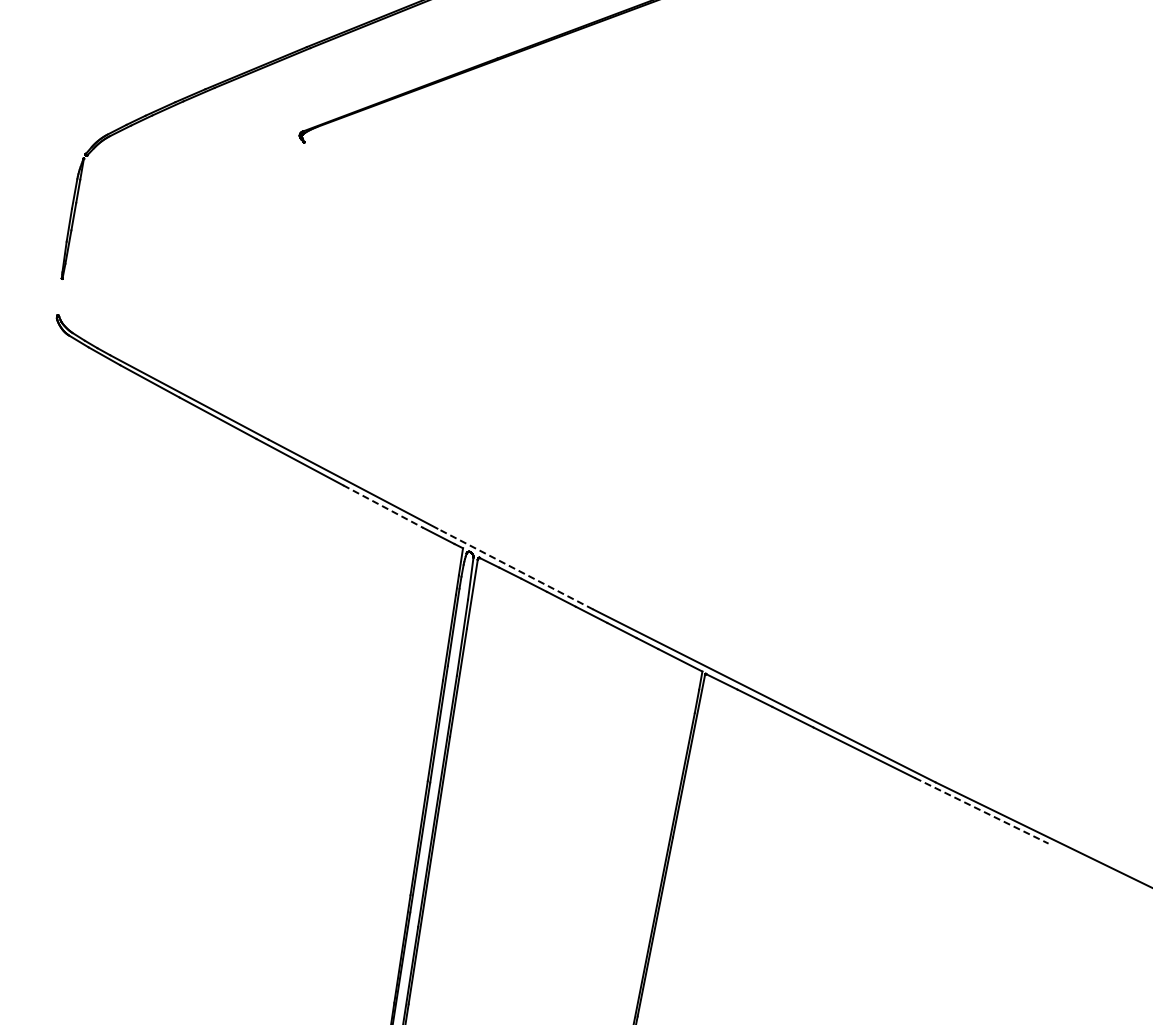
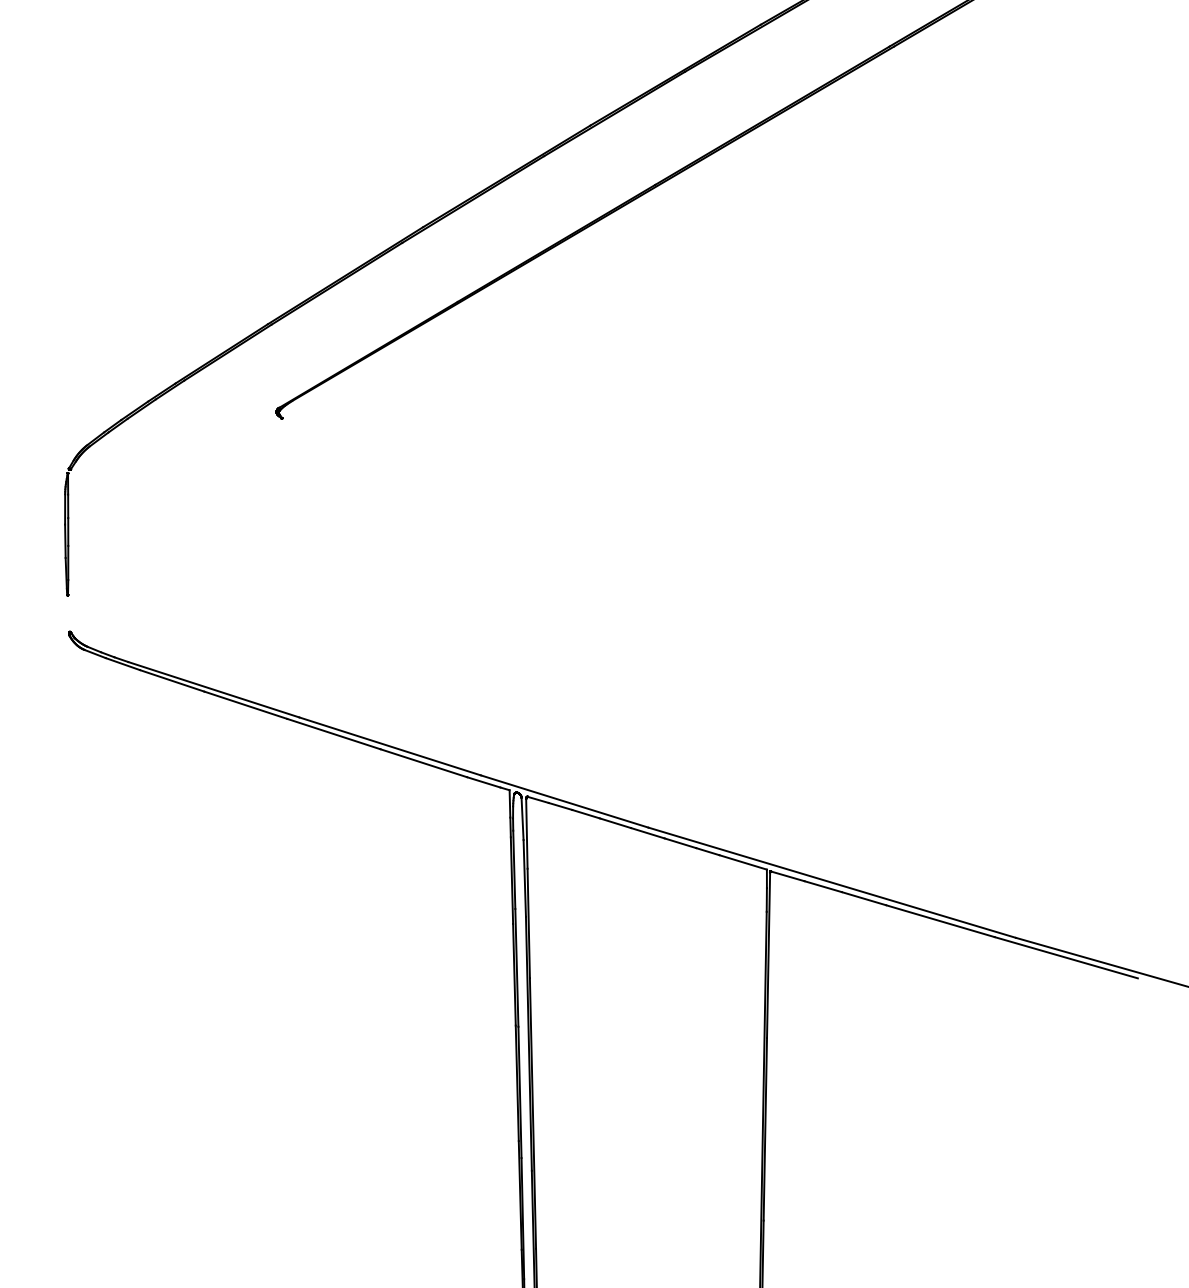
line: (383, 507) -> (424, 763), dashed -> solid
line: (515, 568) -> (564, 801), dashed -> solid
line: (981, 810) -> (1066, 957), dashed -> solid

